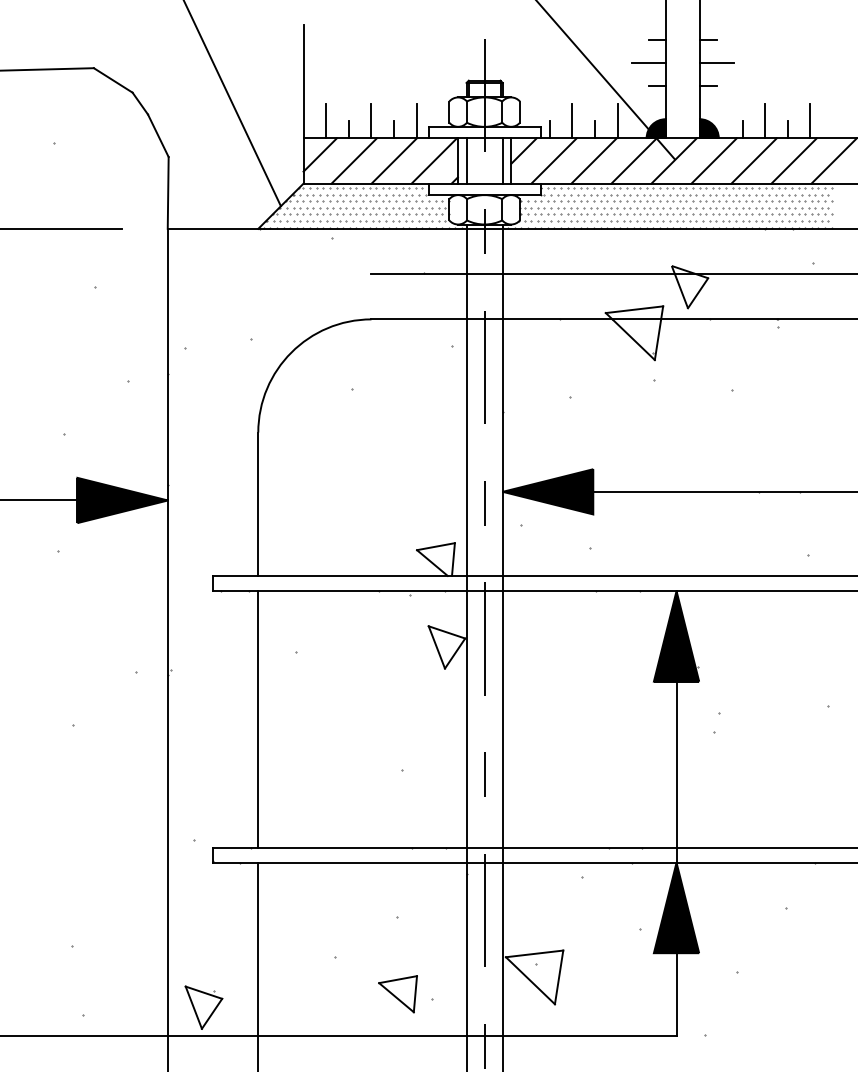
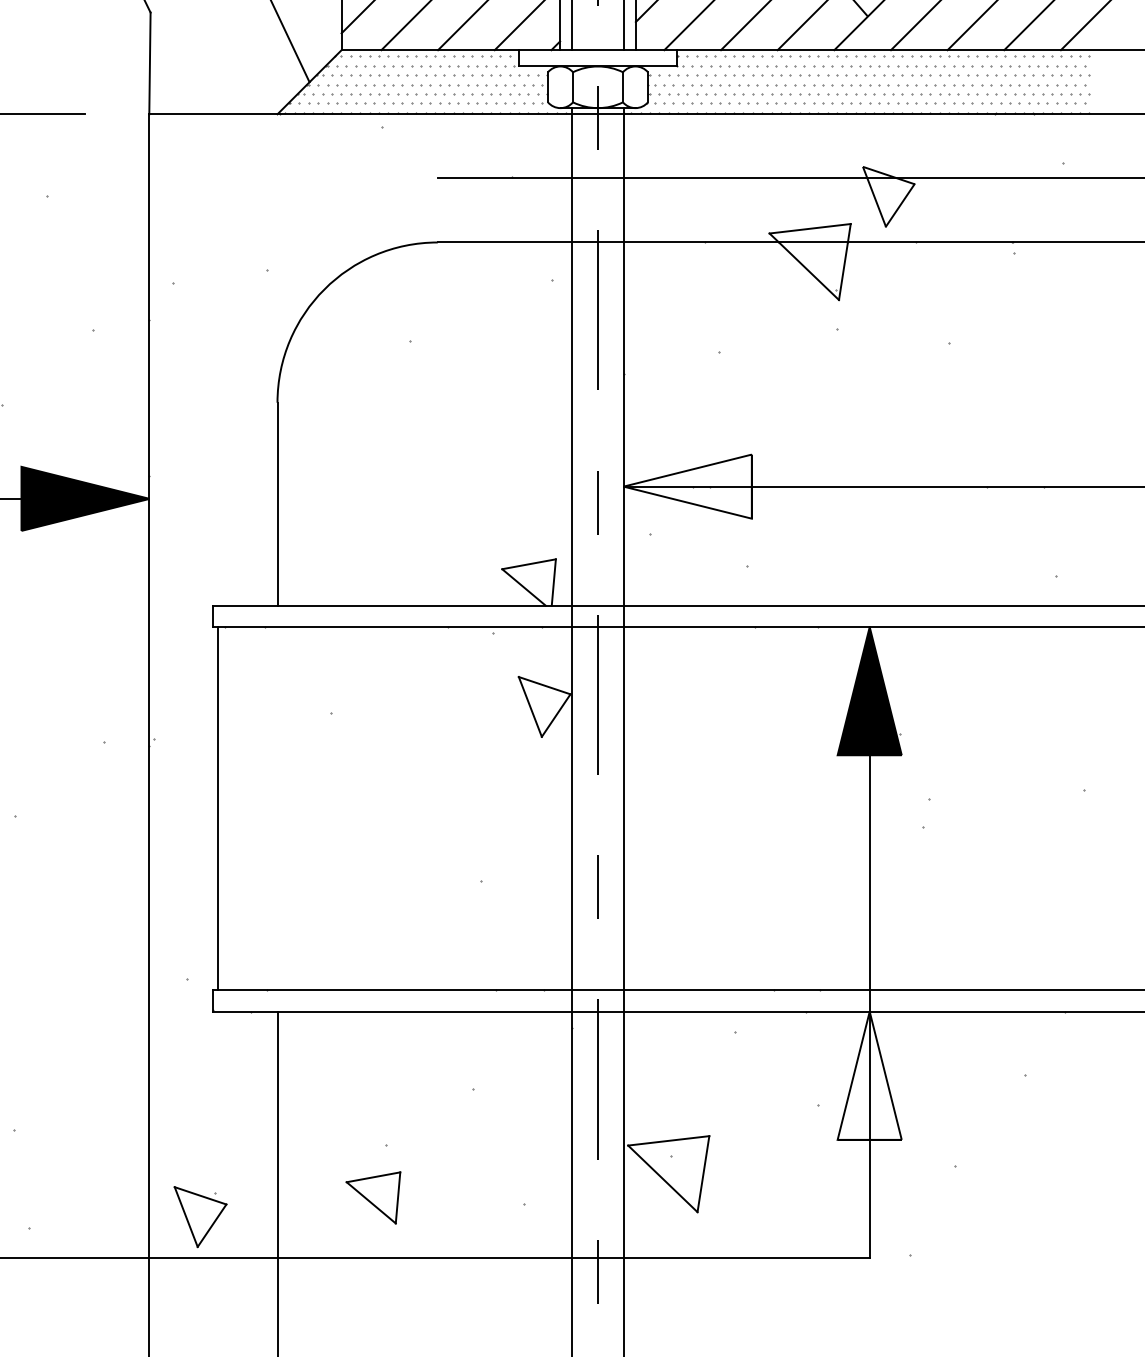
fill: (547, 491) -> (686, 486), removed
line: (258, 719) -> (218, 808), moved
fill: (676, 907) -> (869, 1075), removed
part: (397, 994) -> (372, 1198), moved

